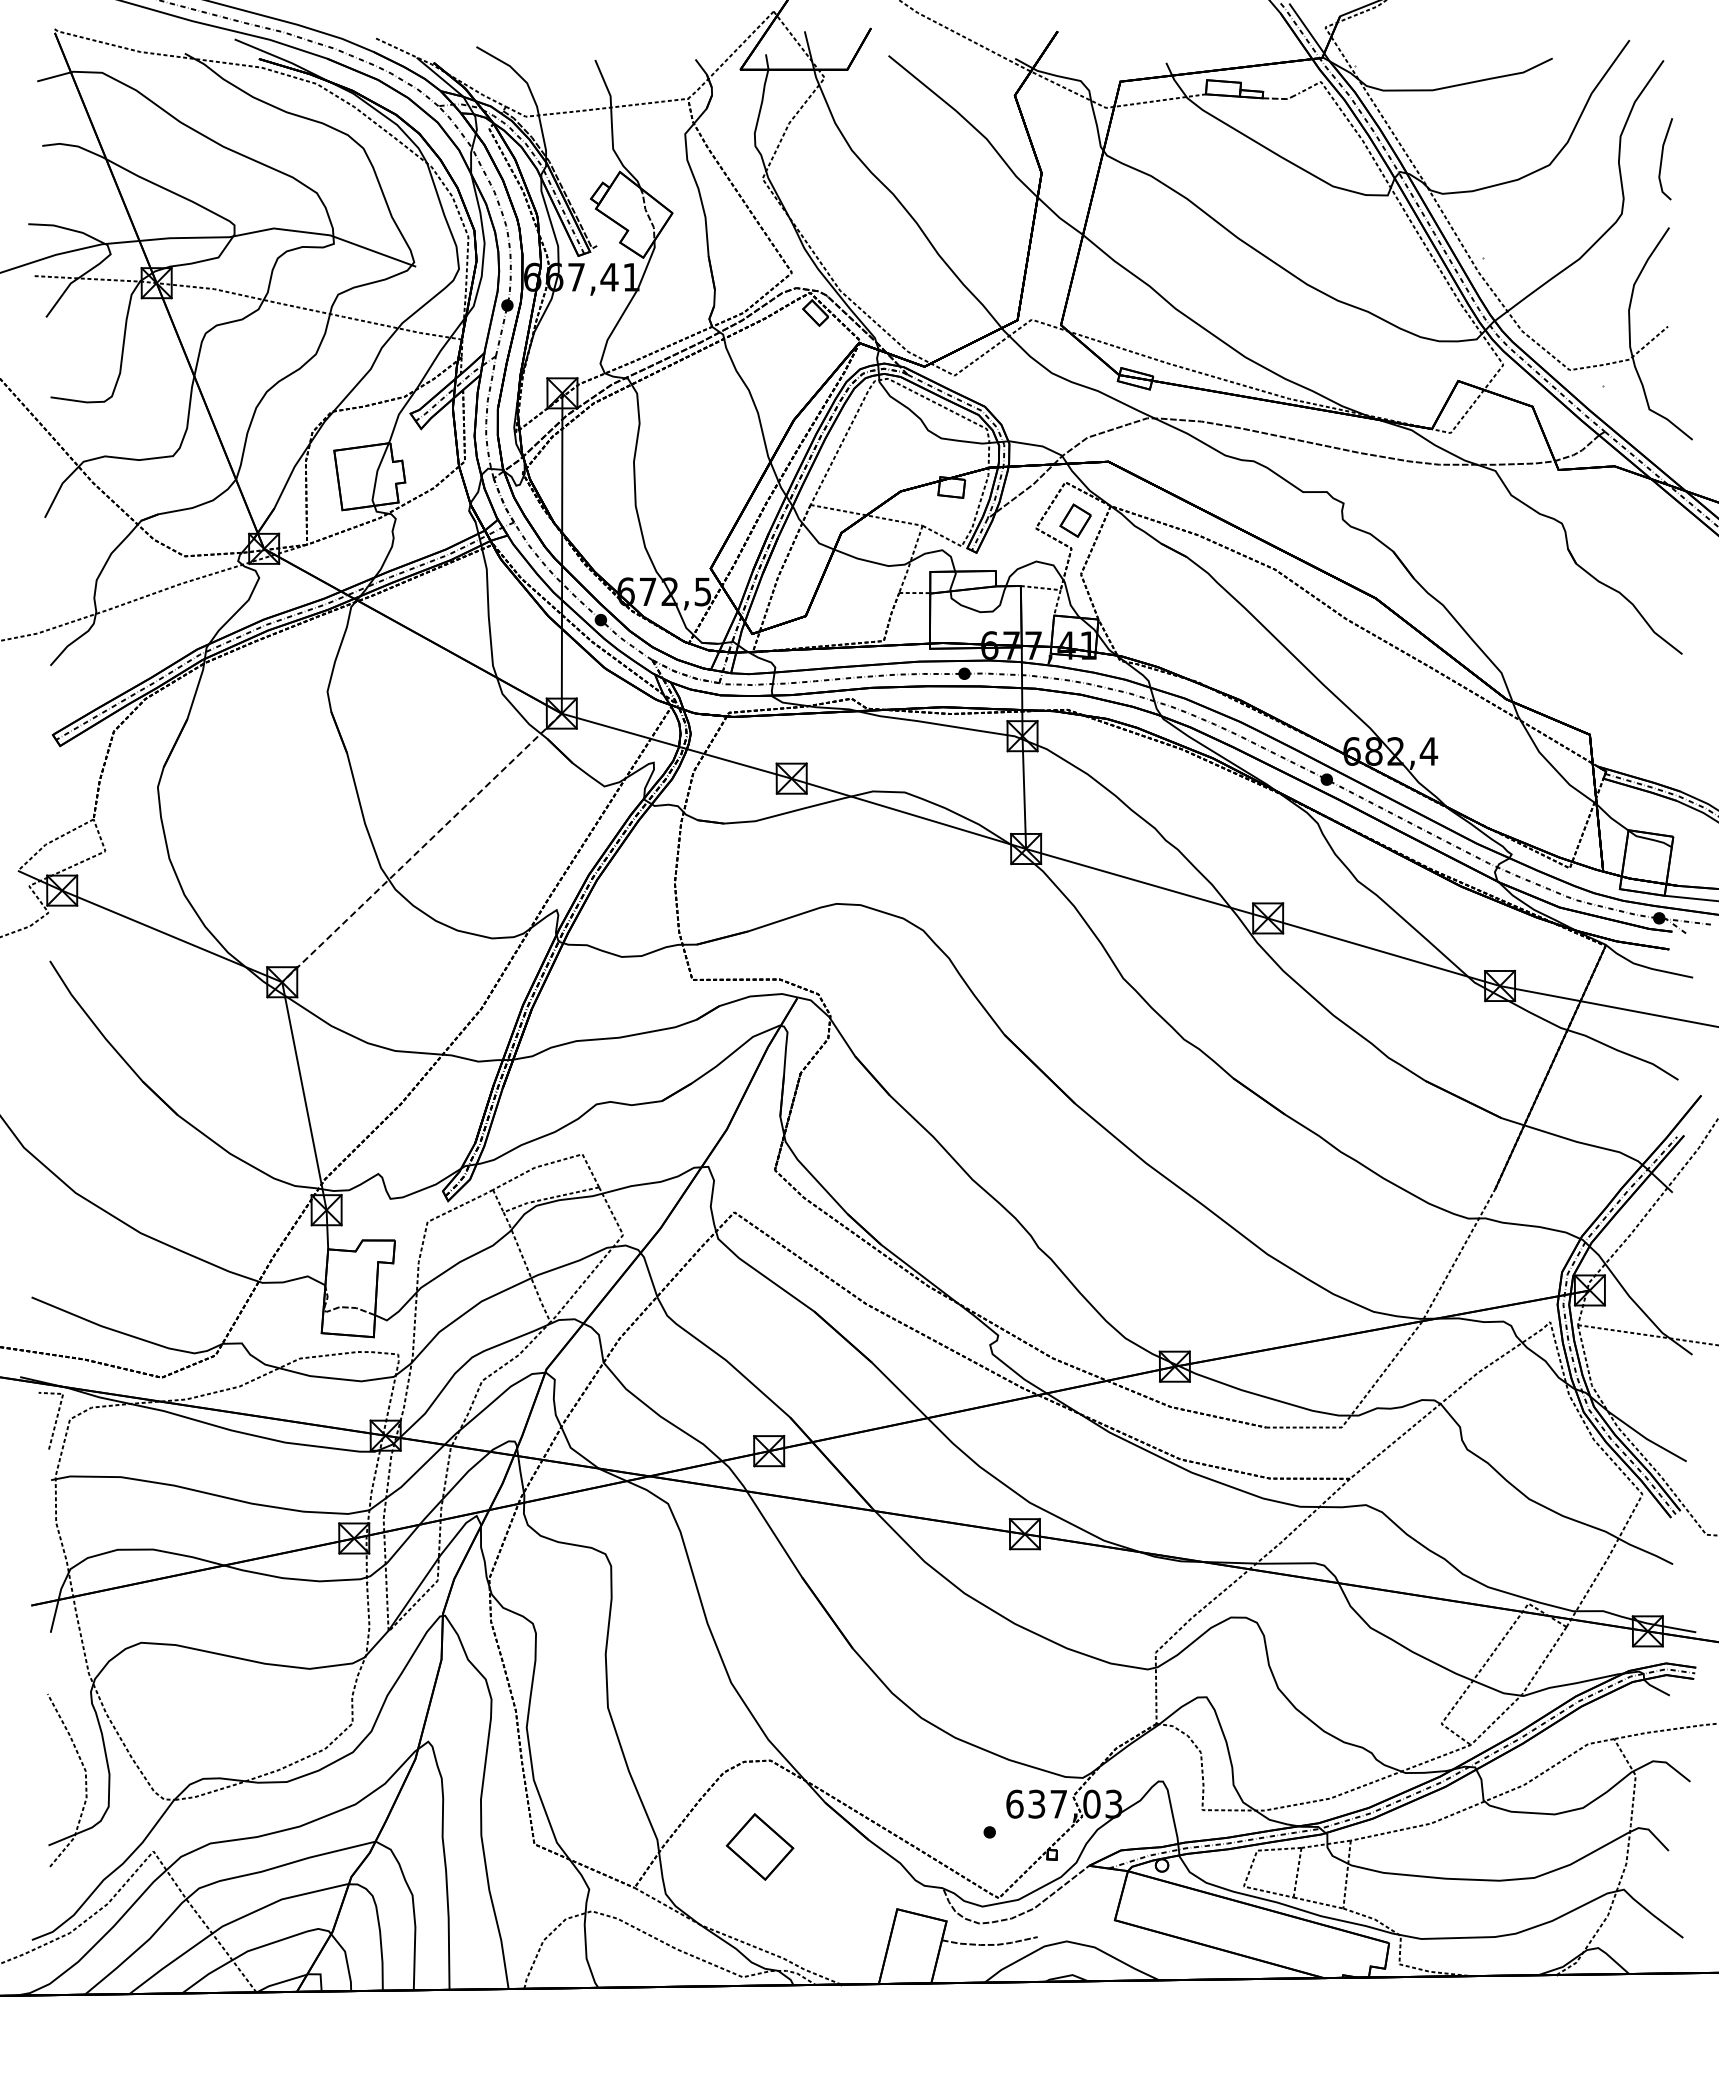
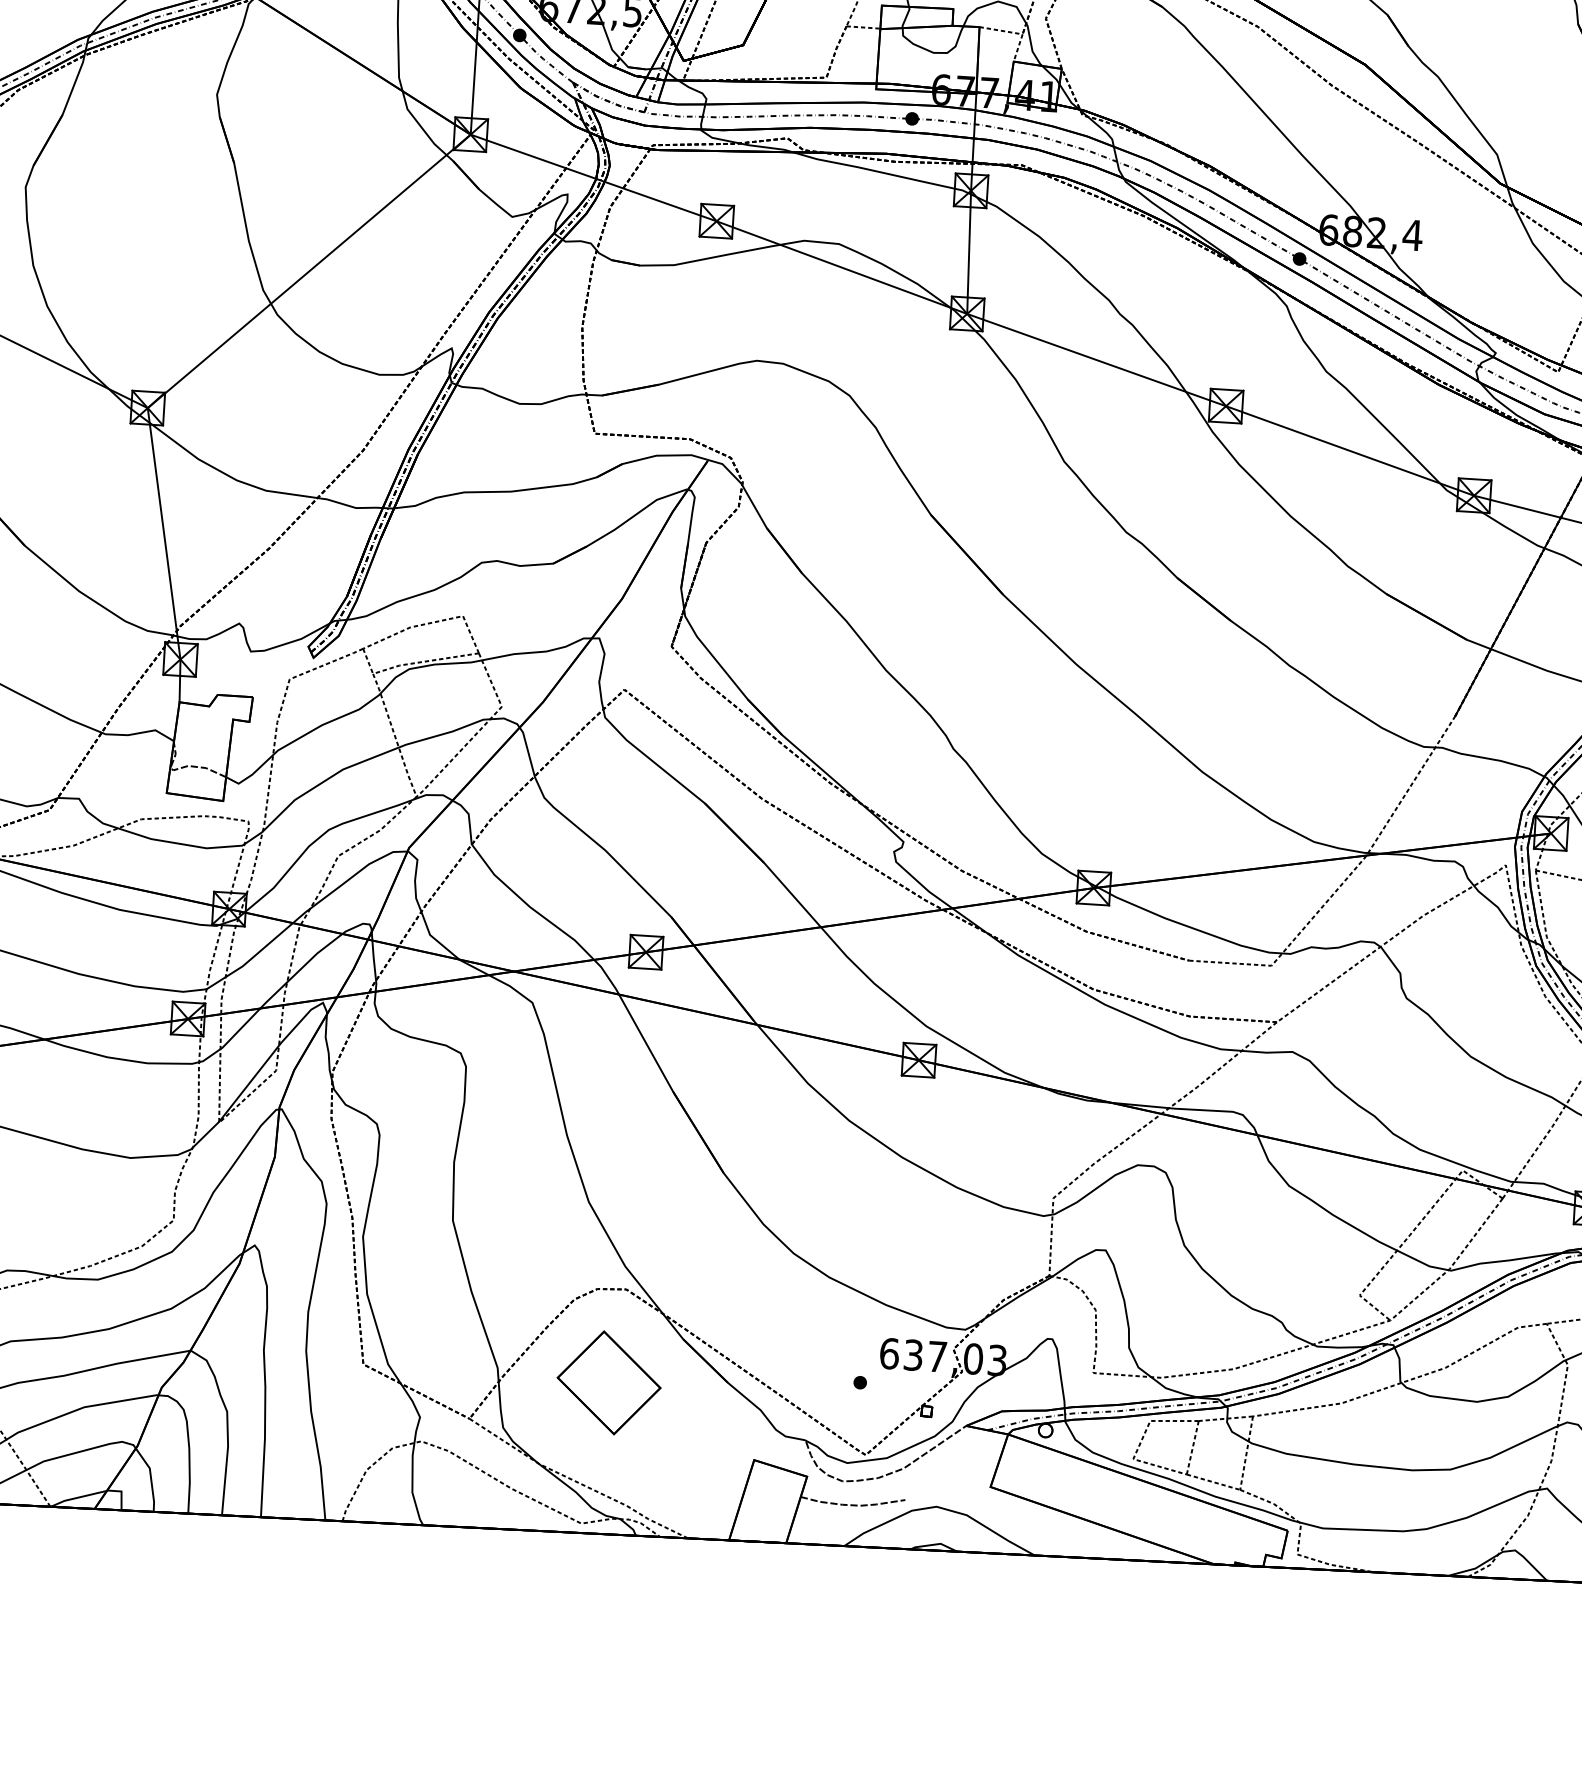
line: (422, 847) -> (309, 270), dashed -> solid
part: (759, 1846) -> (608, 1382), size x1.43

